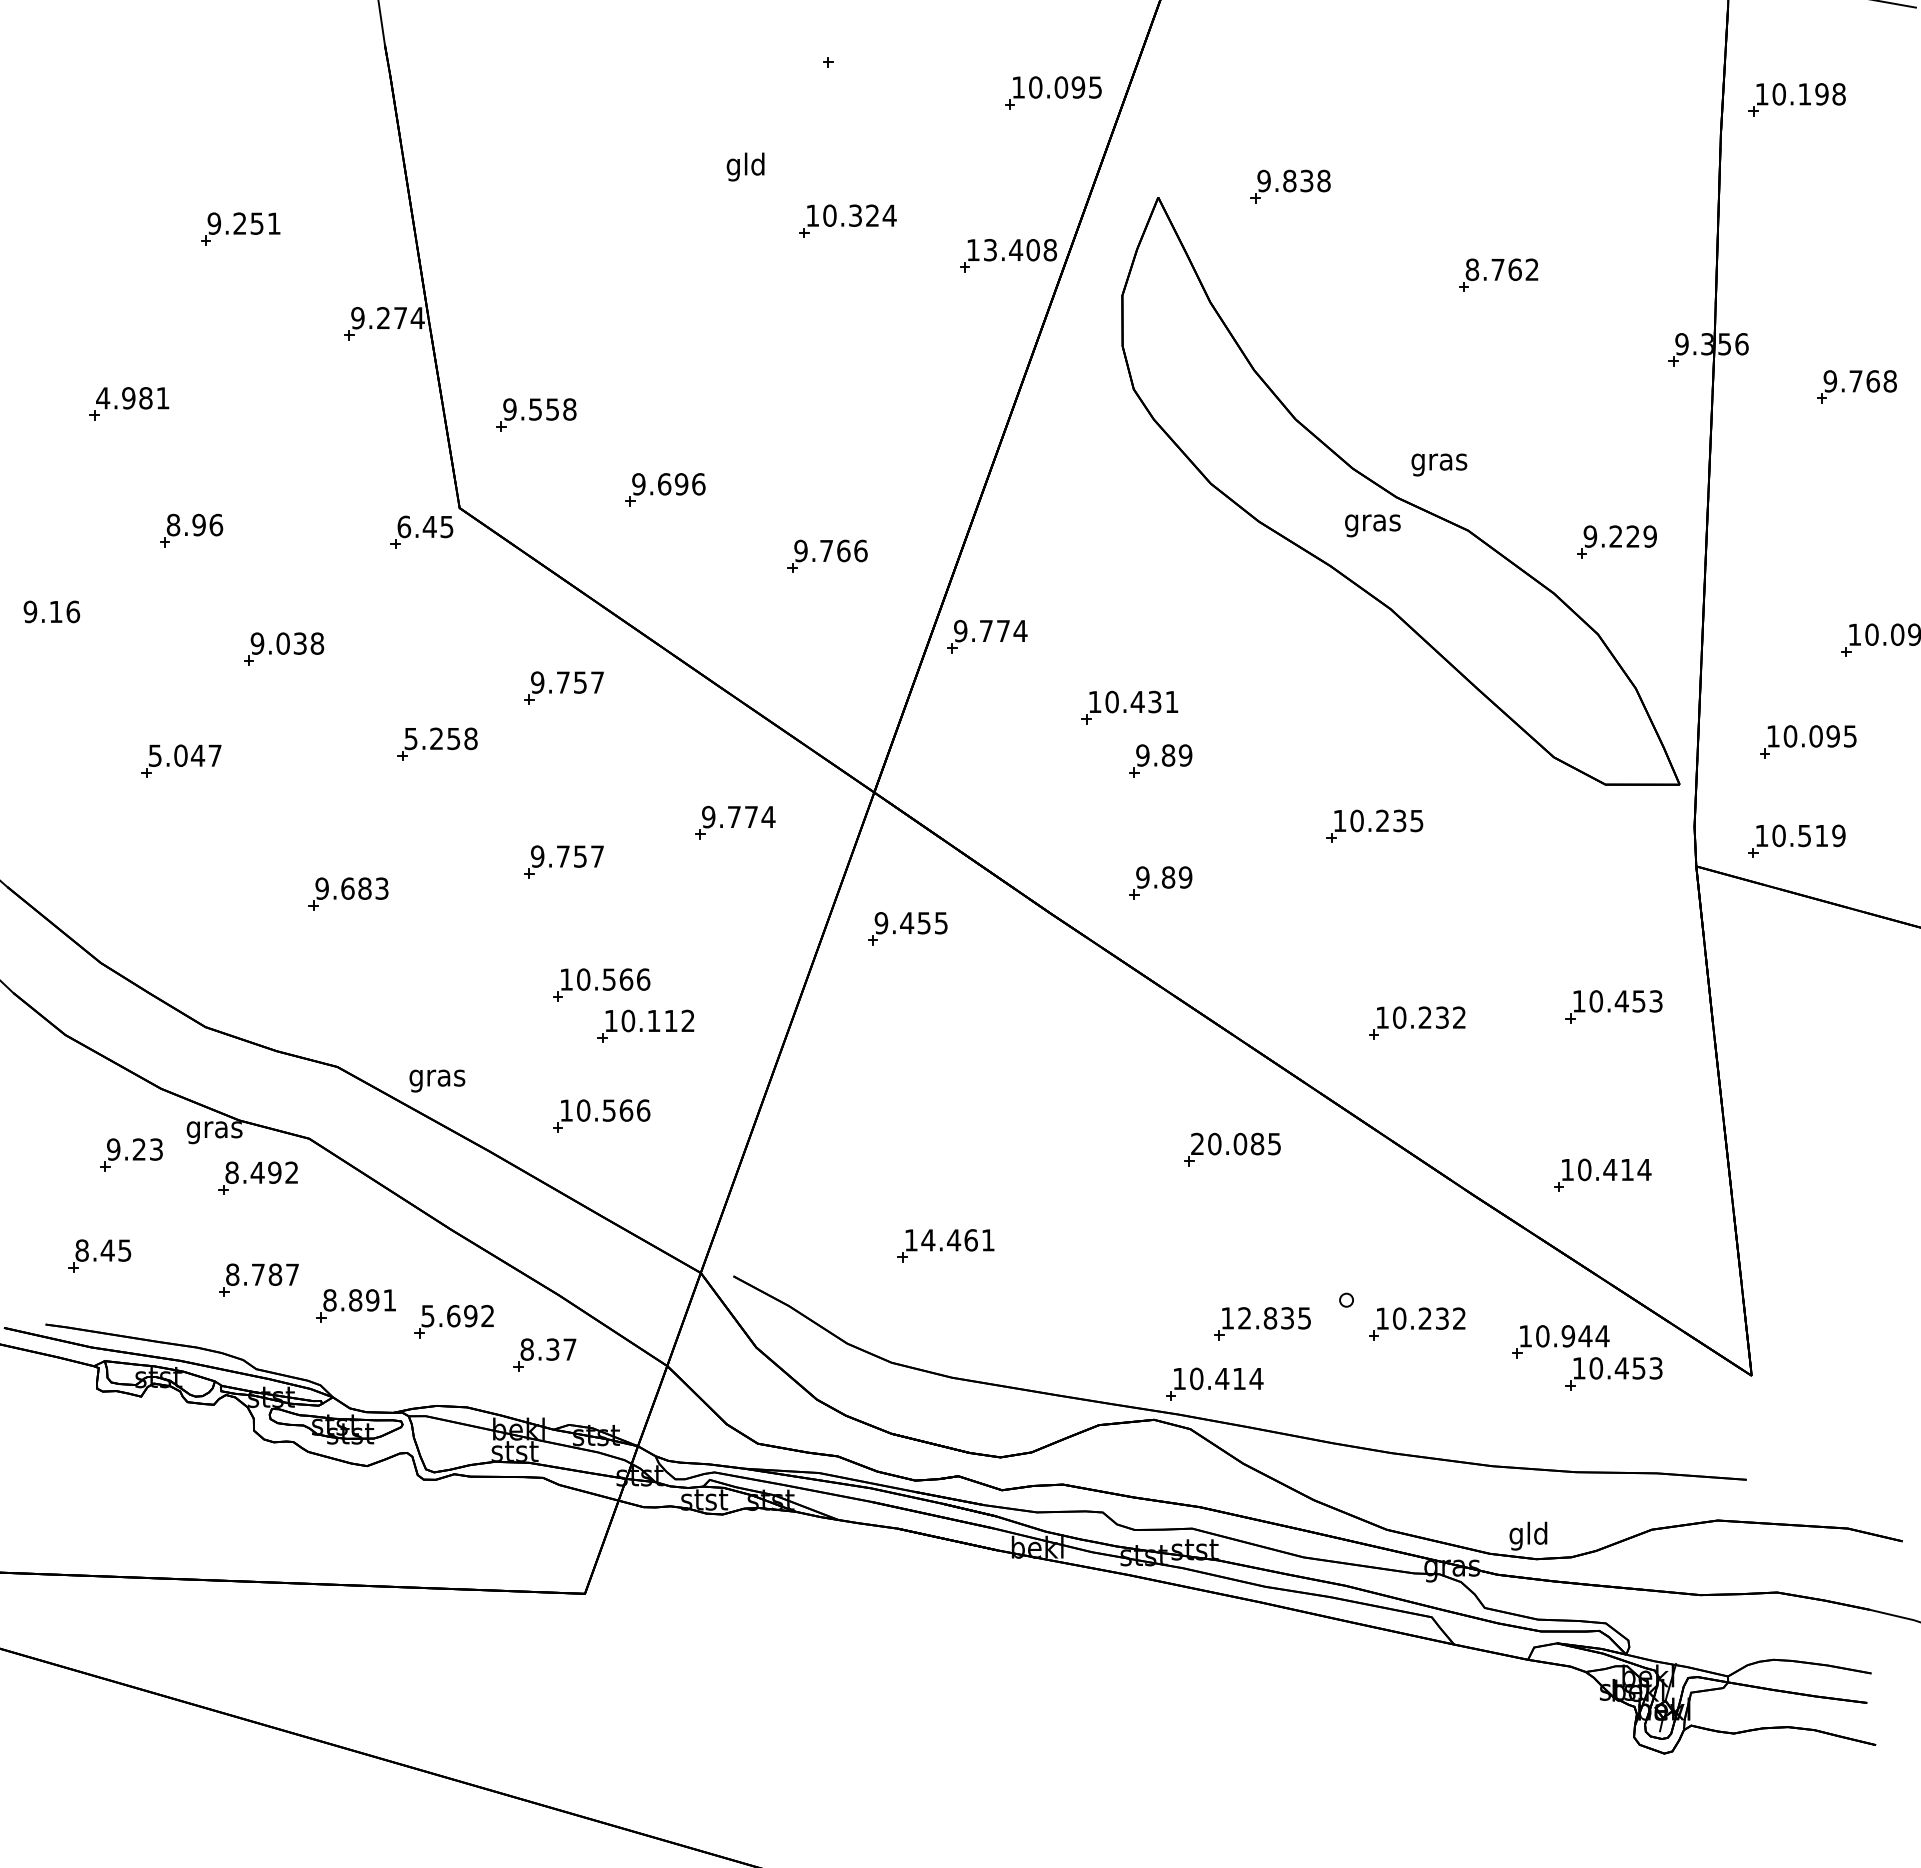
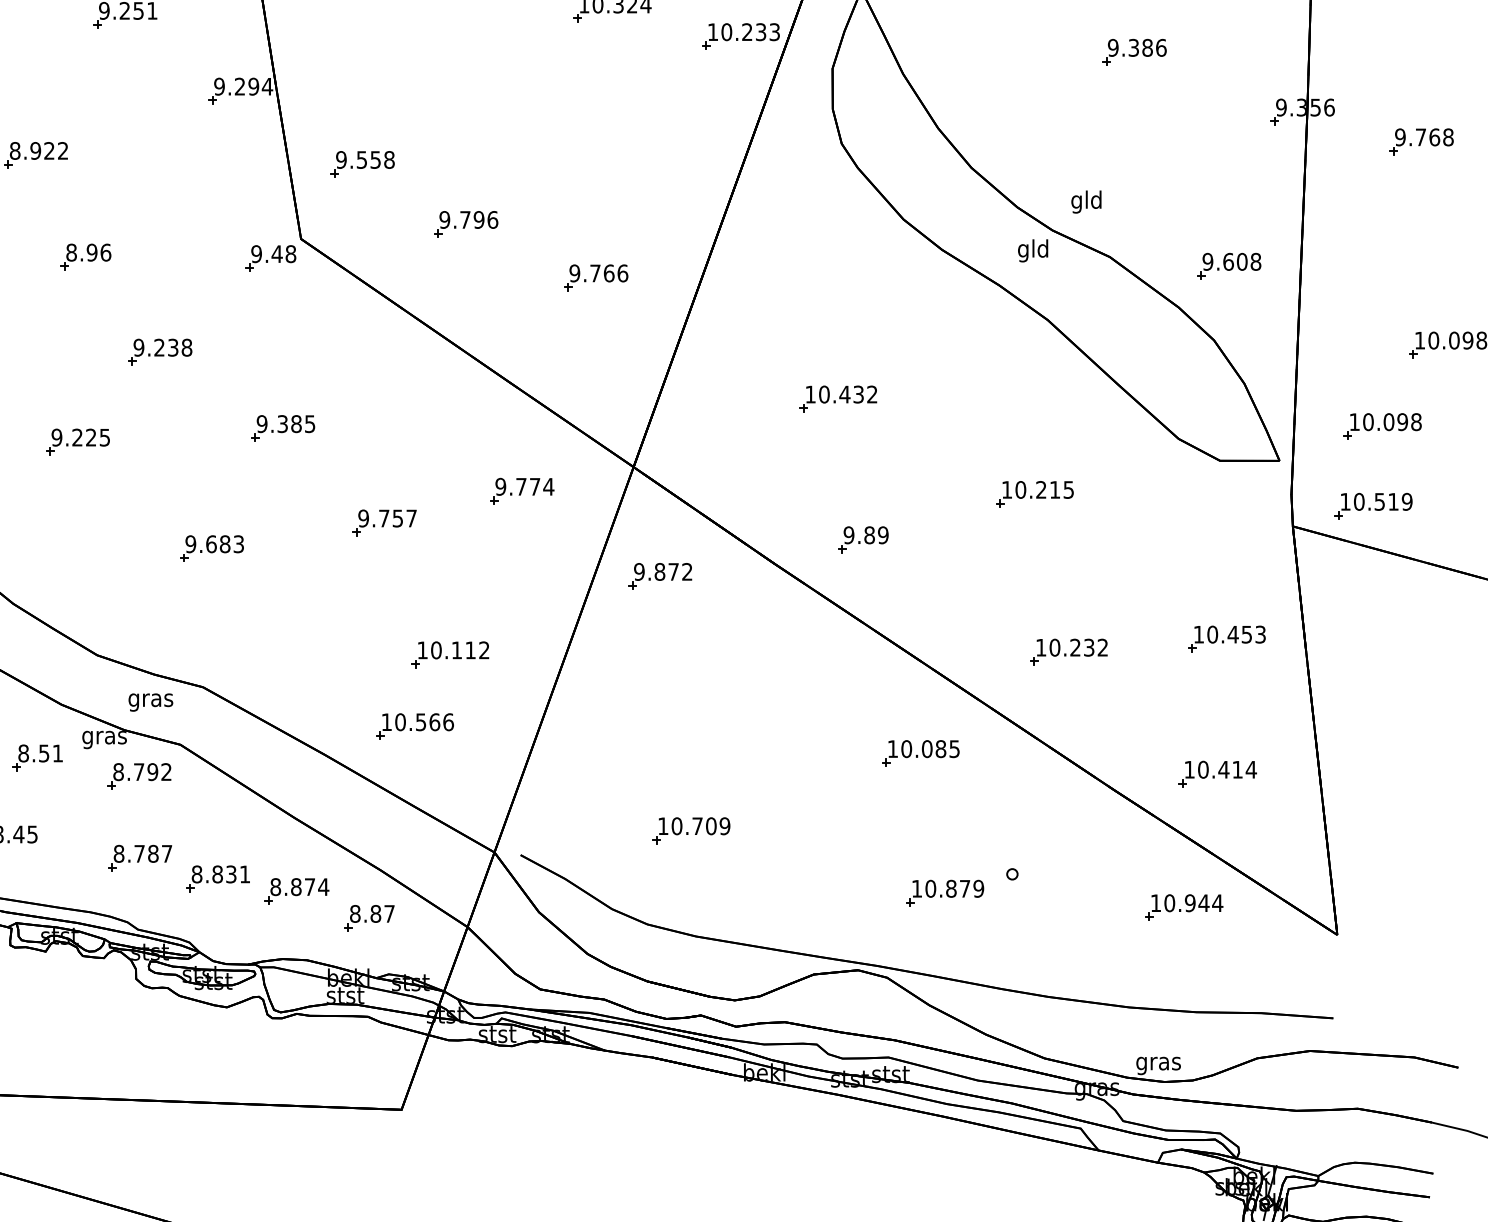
text: (1019, 250) -> (750, 32), 13.408 -> 10.233
text: (1502, 269) -> (1137, 47), 8.762 -> 9.386
text: (400, 318) -> (253, 86), 9.274 -> 9.294
text: (132, 398) -> (38, 151), 4.981 -> 8.922
text: (1439, 461) -> (1086, 201), gras -> gld
text: (664, 484) -> (465, 220), 9.696 -> 9.796
text: (1372, 522) -> (1033, 250), gras -> gld
text: (425, 526) -> (273, 253), 6.45 -> 9.48
text: (1632, 536) -> (1241, 261), 9.229 -> 9.608
part: (987, 636) -> (724, 342), removed
text: (282, 643) -> (159, 347), 9.038 -> 9.238
part: (563, 687) -> (384, 382), removed
text: (1171, 701) -> (871, 394), 10.431 -> 10.432
text: (1850, 736) -> (1416, 422), 10.095 -> 10.098
text: (440, 738) -> (285, 423), 5.258 -> 9.385
text: (184, 755) -> (80, 437), 5.047 -> 9.225
part: (1160, 760) -> (863, 441), removed
text: (1399, 820) -> (1054, 489), 10.235 -> 10.215
text: (923, 923) -> (673, 572), 9.455 -> 9.872
part: (601, 984) -> (414, 621), removed
text: (437, 1080) -> (150, 702), moved
text: (1197, 1143) -> (892, 748), 20.085 -> 10.085
text: (134, 1149) -> (40, 753), 9.23 -> 8.51
text: (257, 1172) -> (138, 771), 8.492 -> 8.792
text: (957, 1240) -> (700, 826), 14.461 -> 10.709
text: (372, 1300) -> (231, 874), 8.891 -> 8.831
text: (457, 1316) -> (299, 887), 5.692 -> 8.874
text: (1274, 1318) -> (954, 888), 12.835 -> 10.879
part: (1417, 1323) -> (1069, 892), removed
text: (552, 1349) -> (375, 913), 8.37 -> 8.87
part: (1613, 1373) -> (1226, 933), removed
part: (1214, 1383) -> (906, 941), removed
text: (1528, 1535) -> (1158, 1063), gld -> gras

